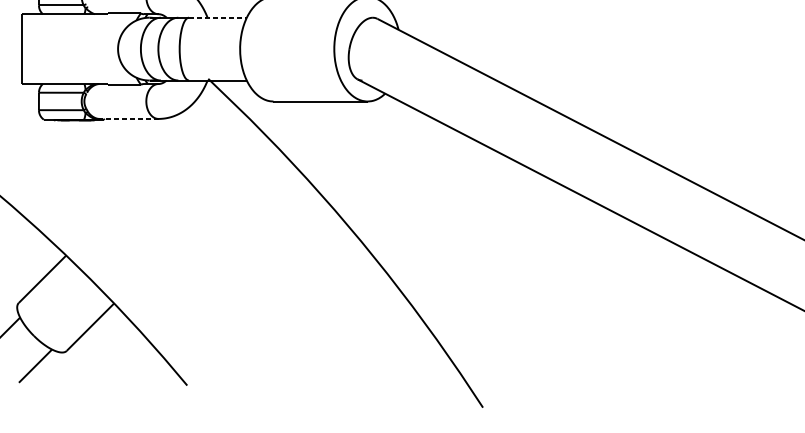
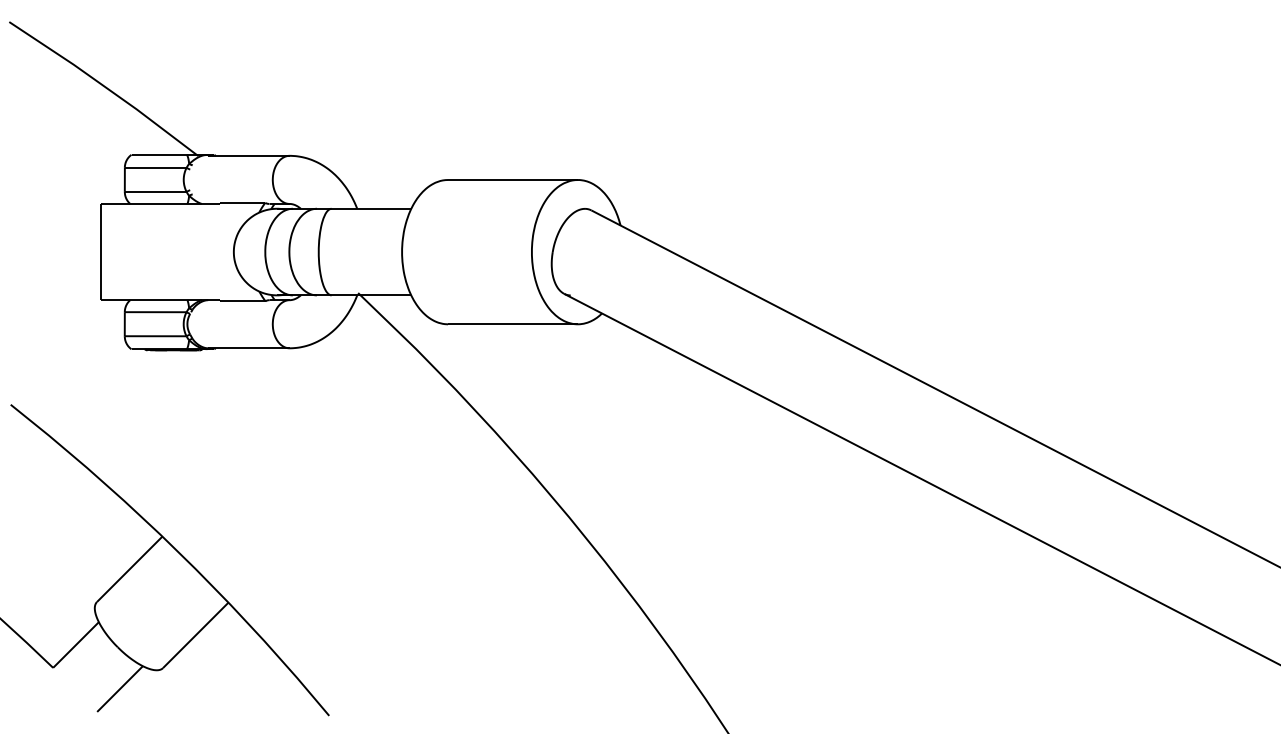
line: (217, 17) -> (371, 208), dashed -> solid
line: (128, 119) -> (248, 348), dashed -> solid

